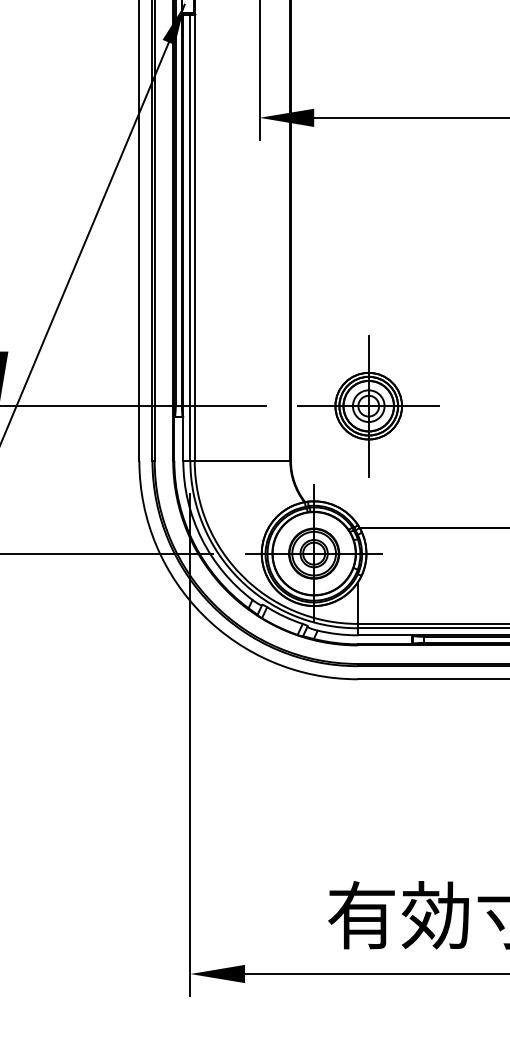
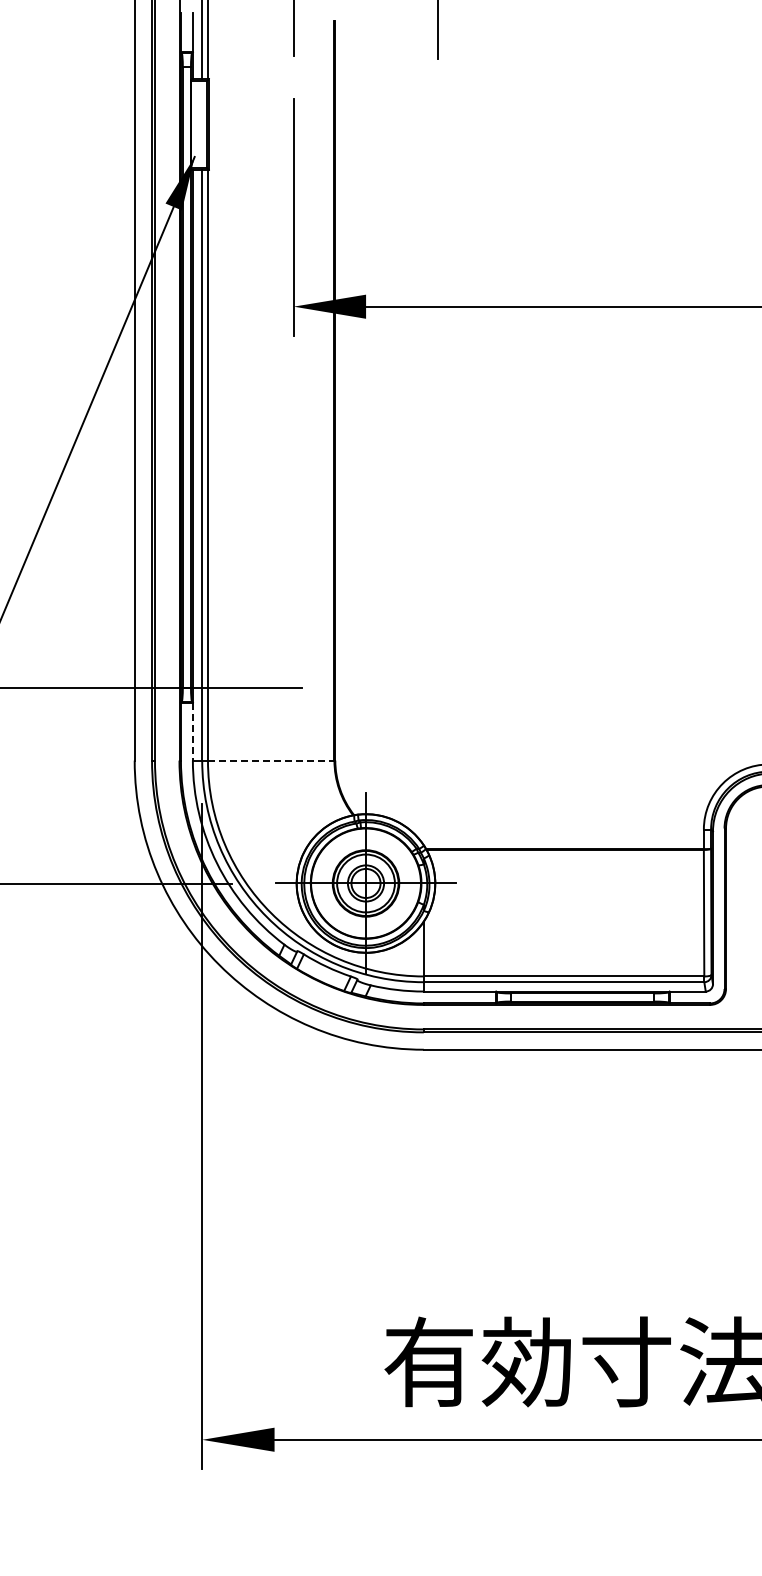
part: (368, 406) -> (438, 688), removed
line: (183, 438) -> (192, 731), solid -> dashed
line: (242, 460) -> (271, 760), solid -> dashed

